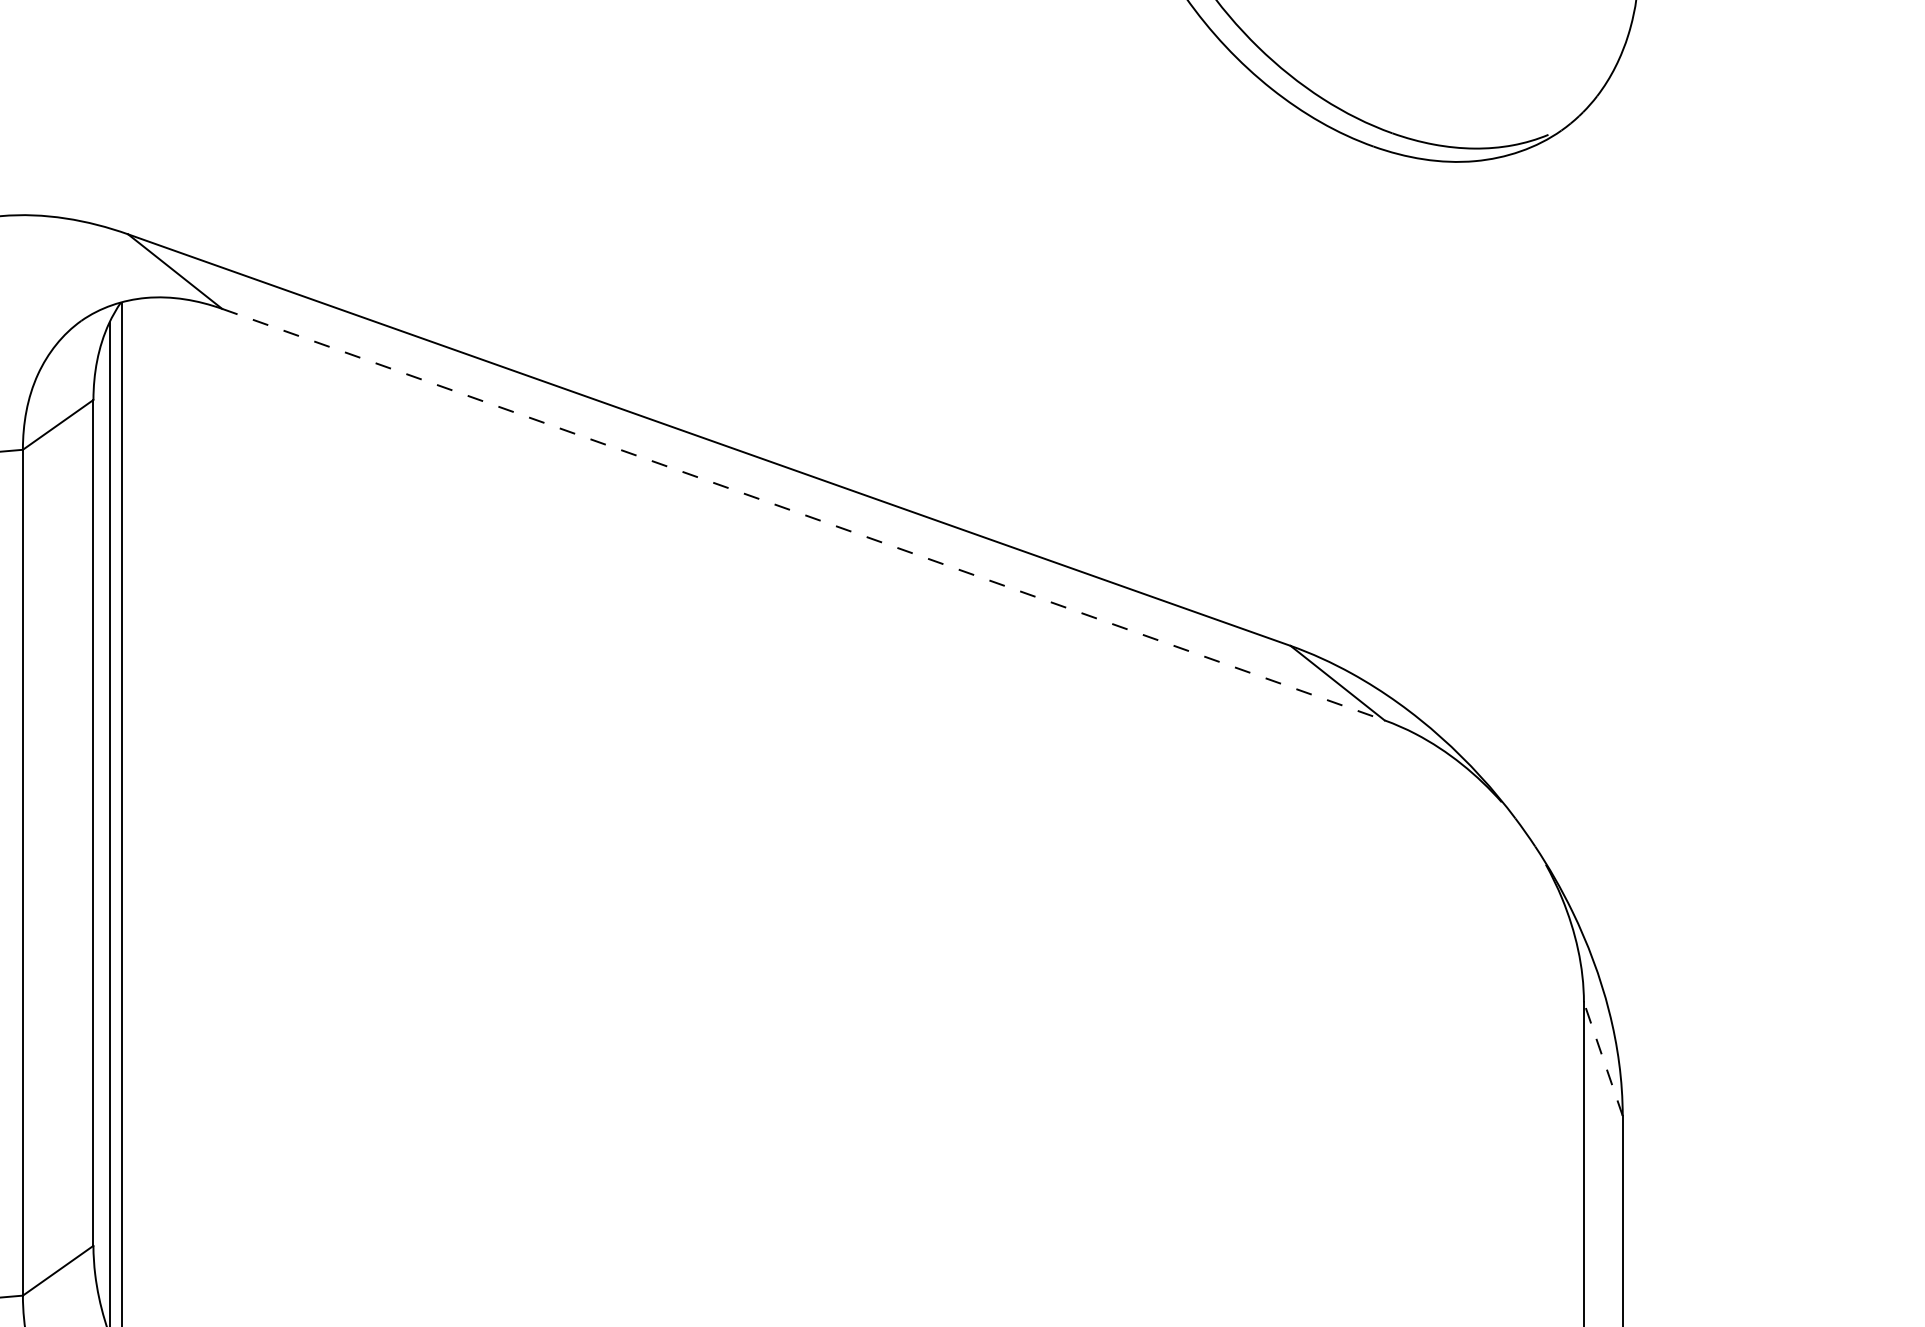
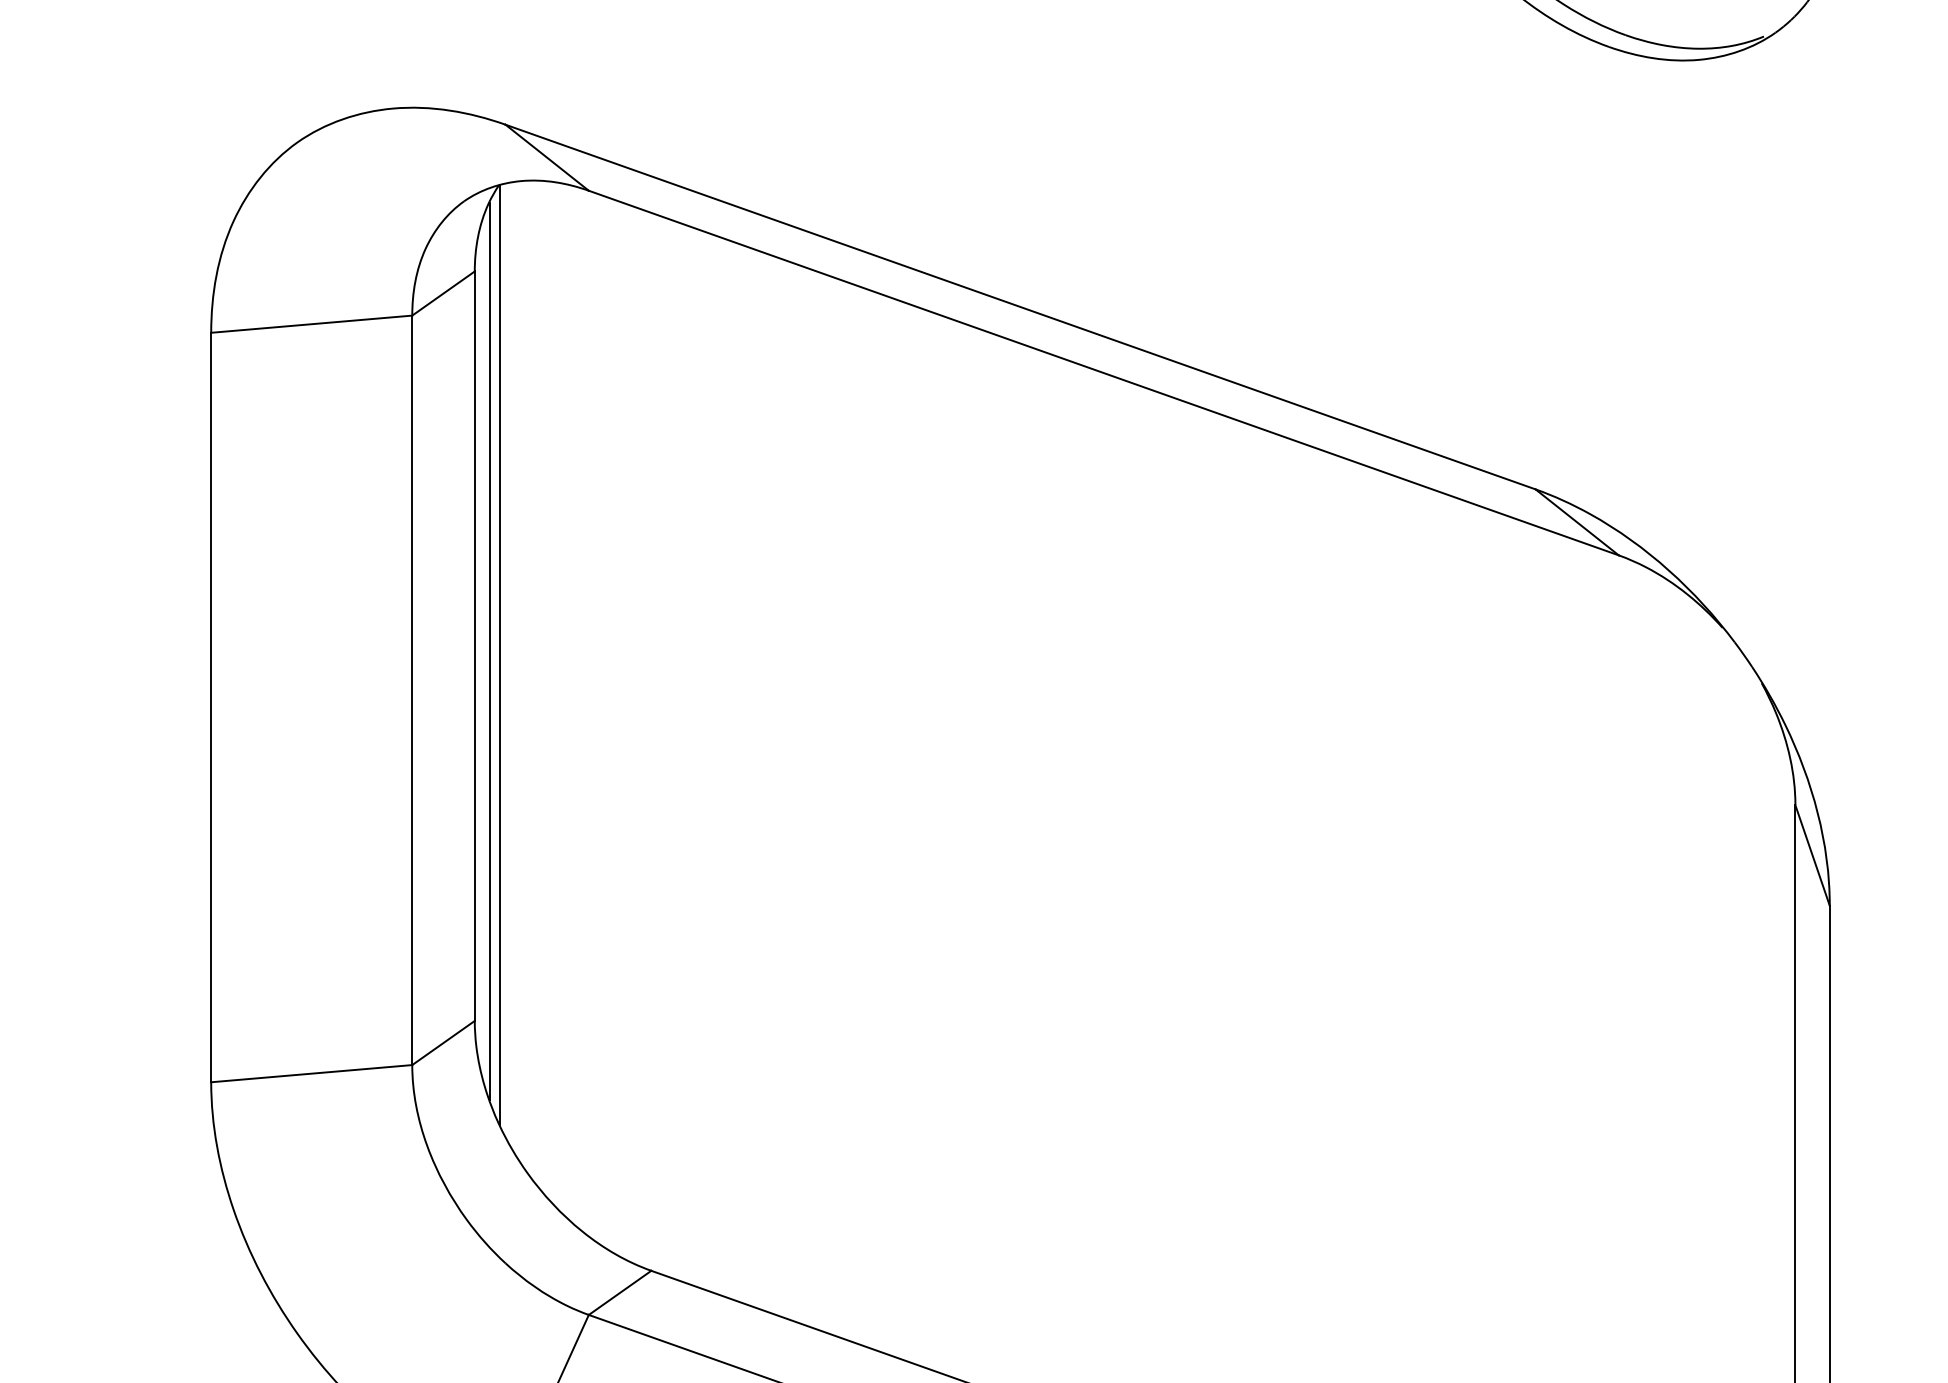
line: (804, 515) -> (1104, 373), dashed -> solid
line: (1603, 1059) -> (1812, 855), dashed -> solid

